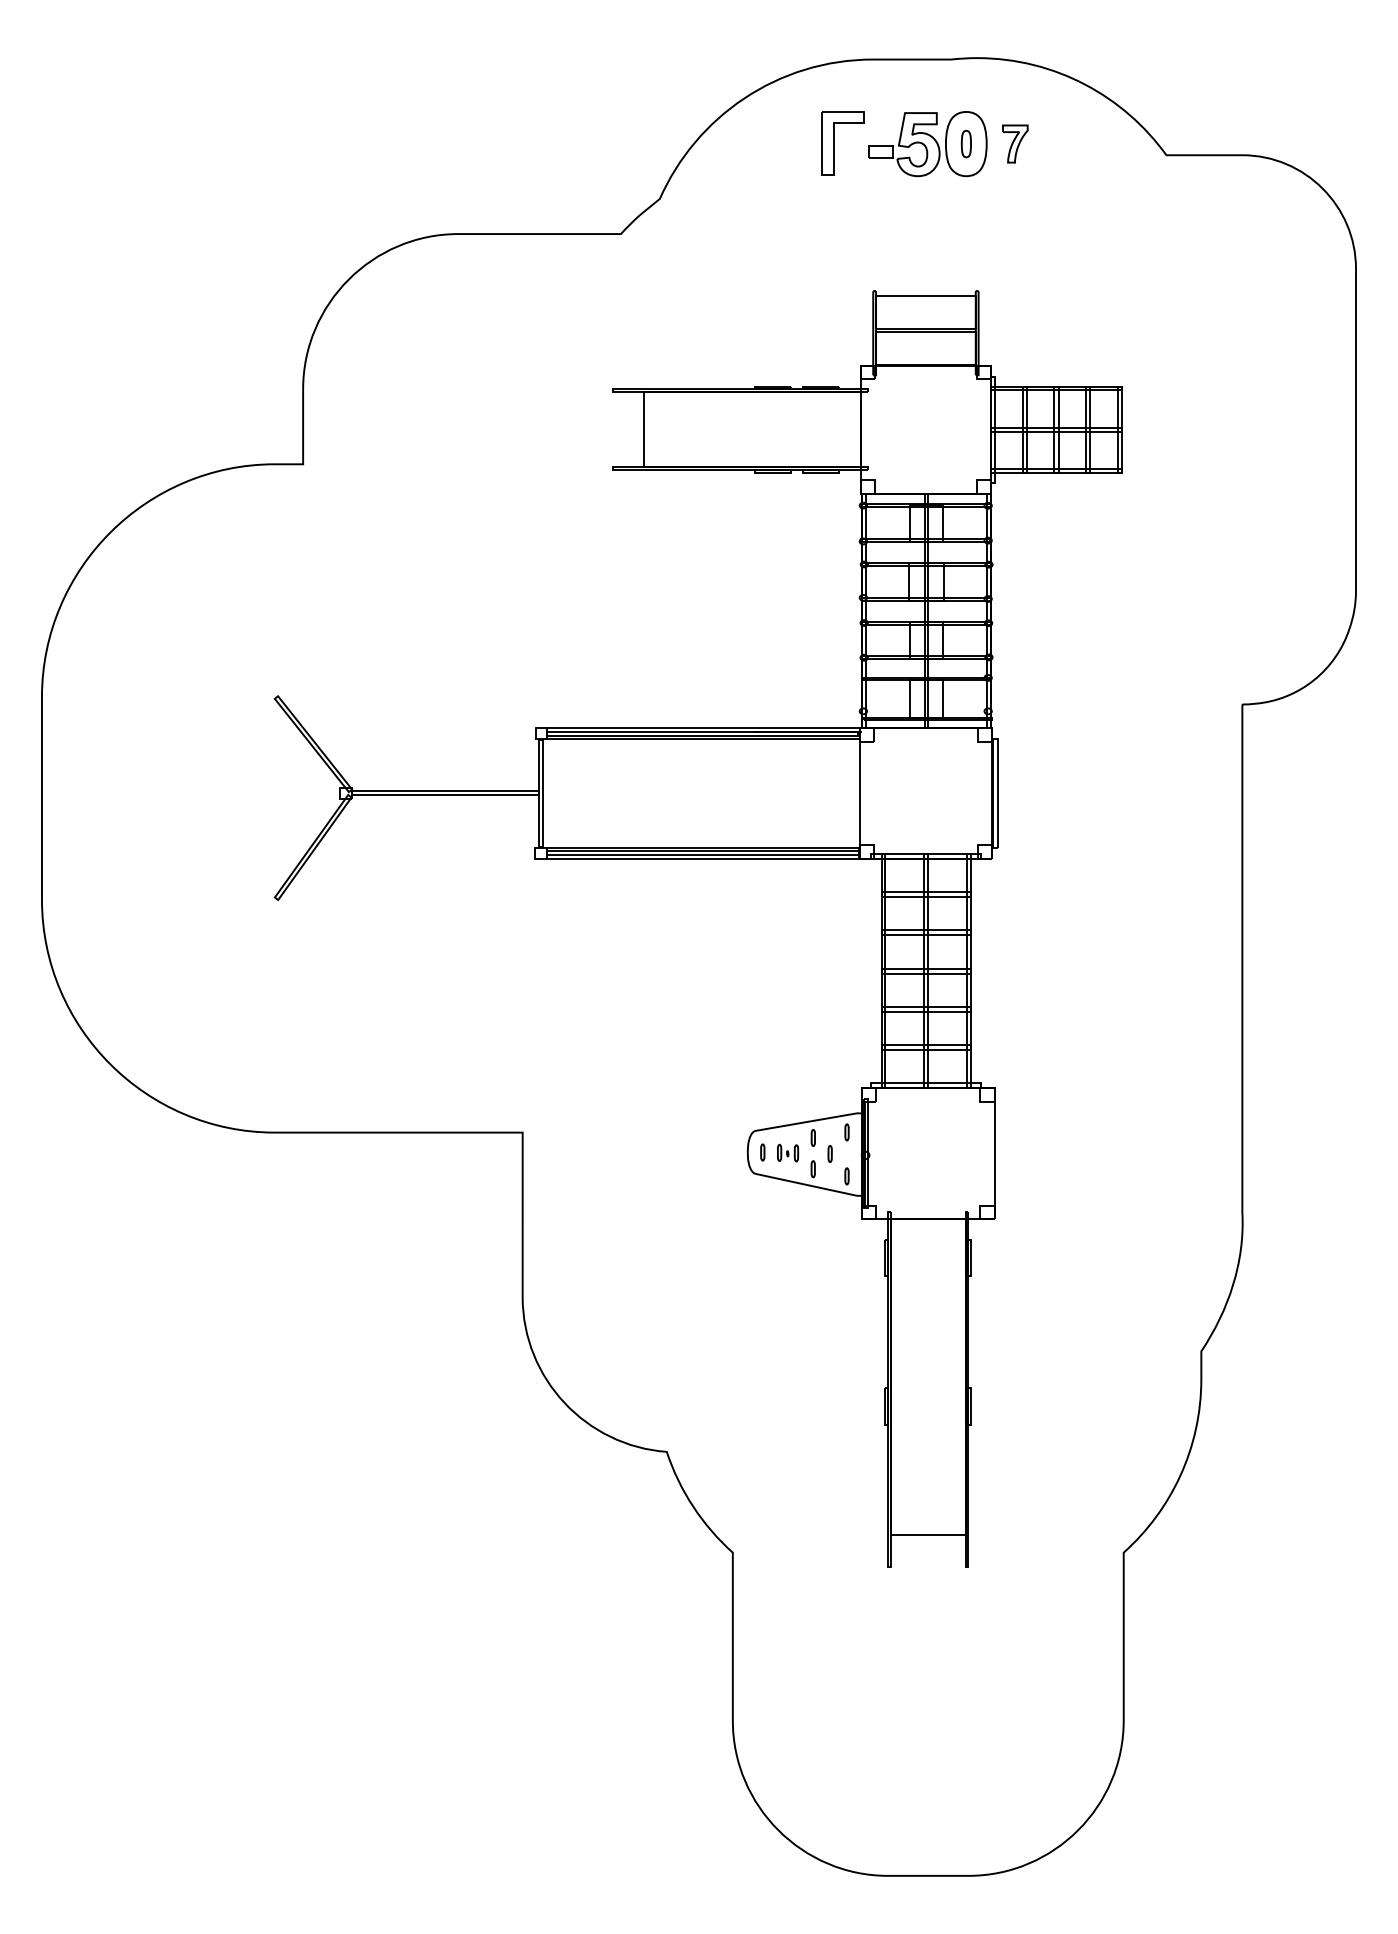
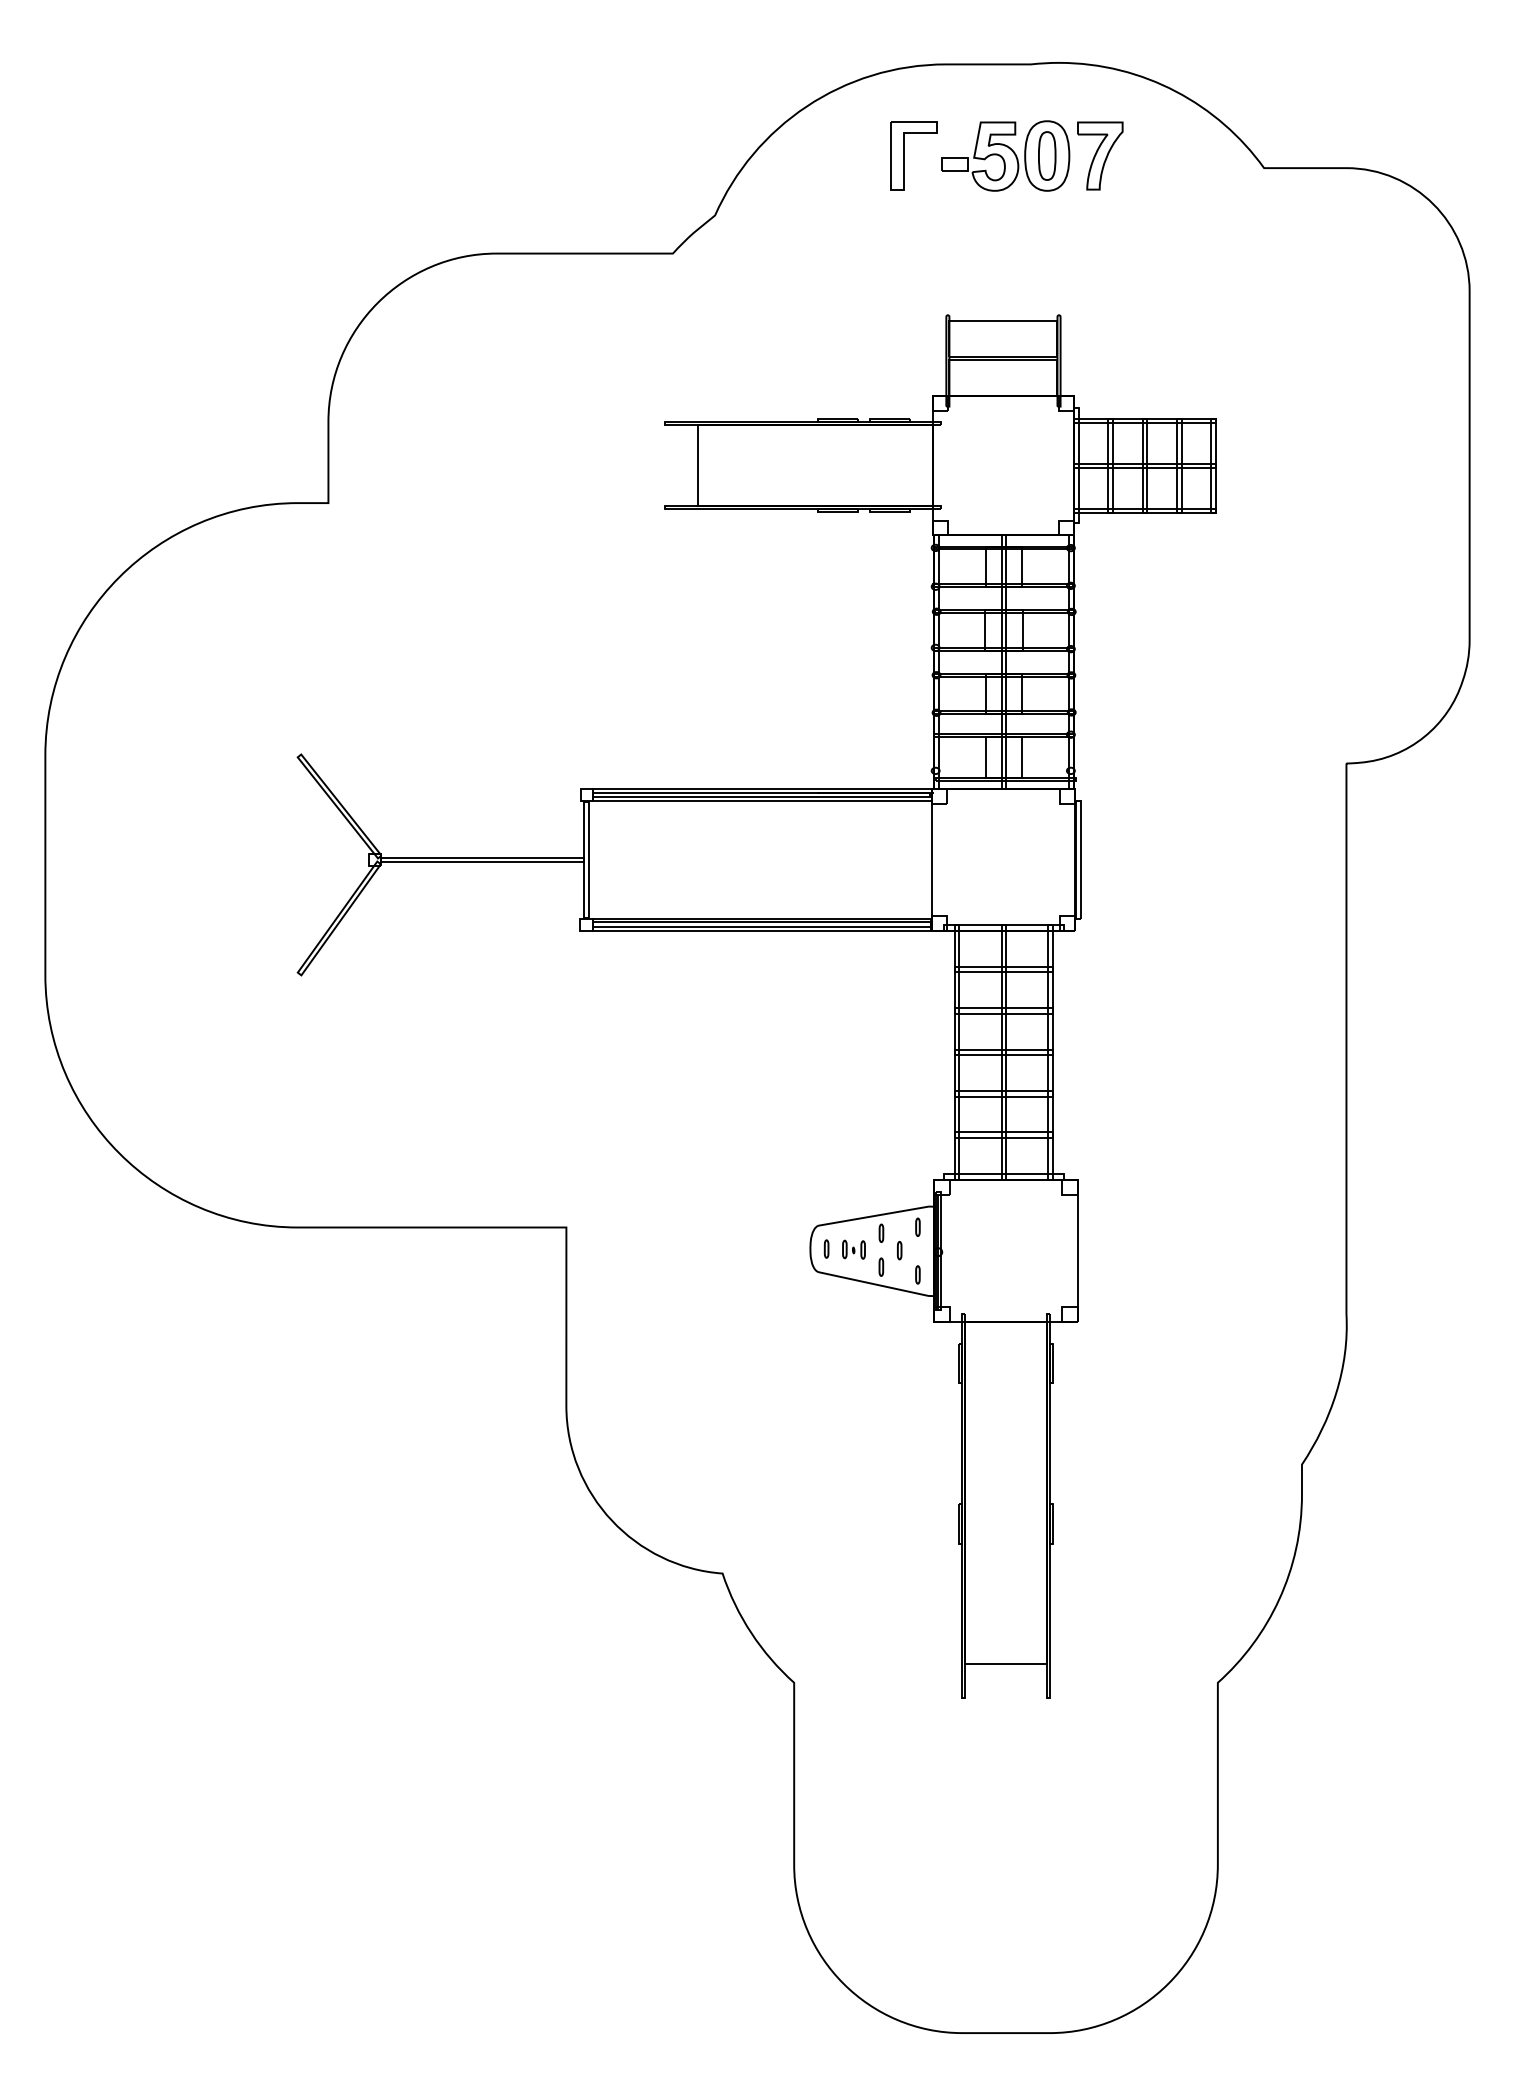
part: (966, 143) -> (1047, 155), size x1.67
part: (1015, 143) -> (1100, 155), size x1.67

